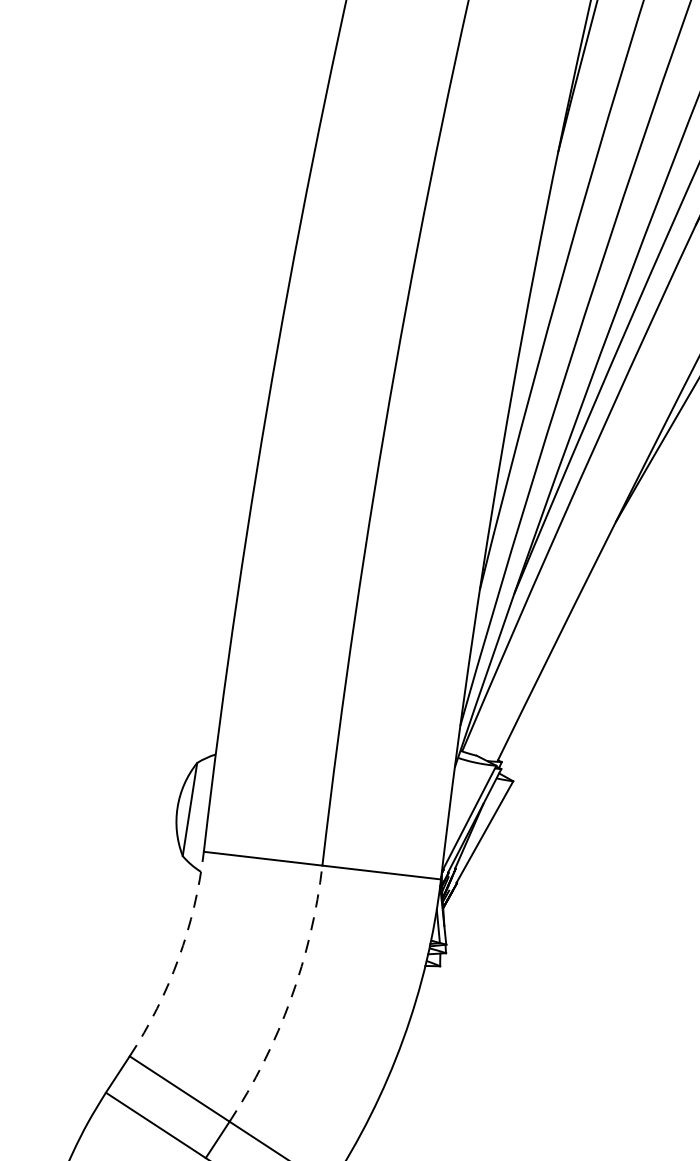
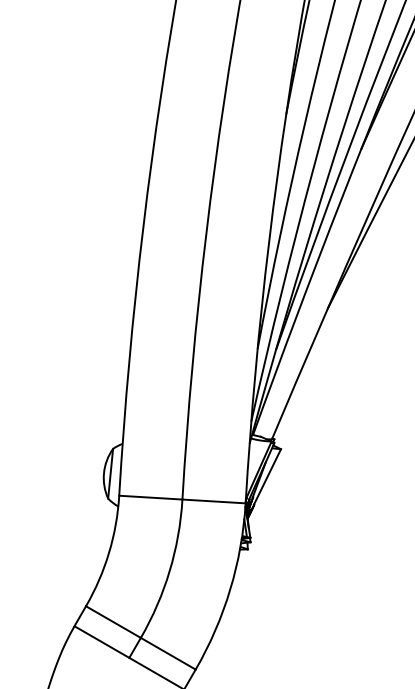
arc: (179, 957) -> (109, 552), dashed -> solid
arc: (290, 999) -> (169, 571), dashed -> solid

